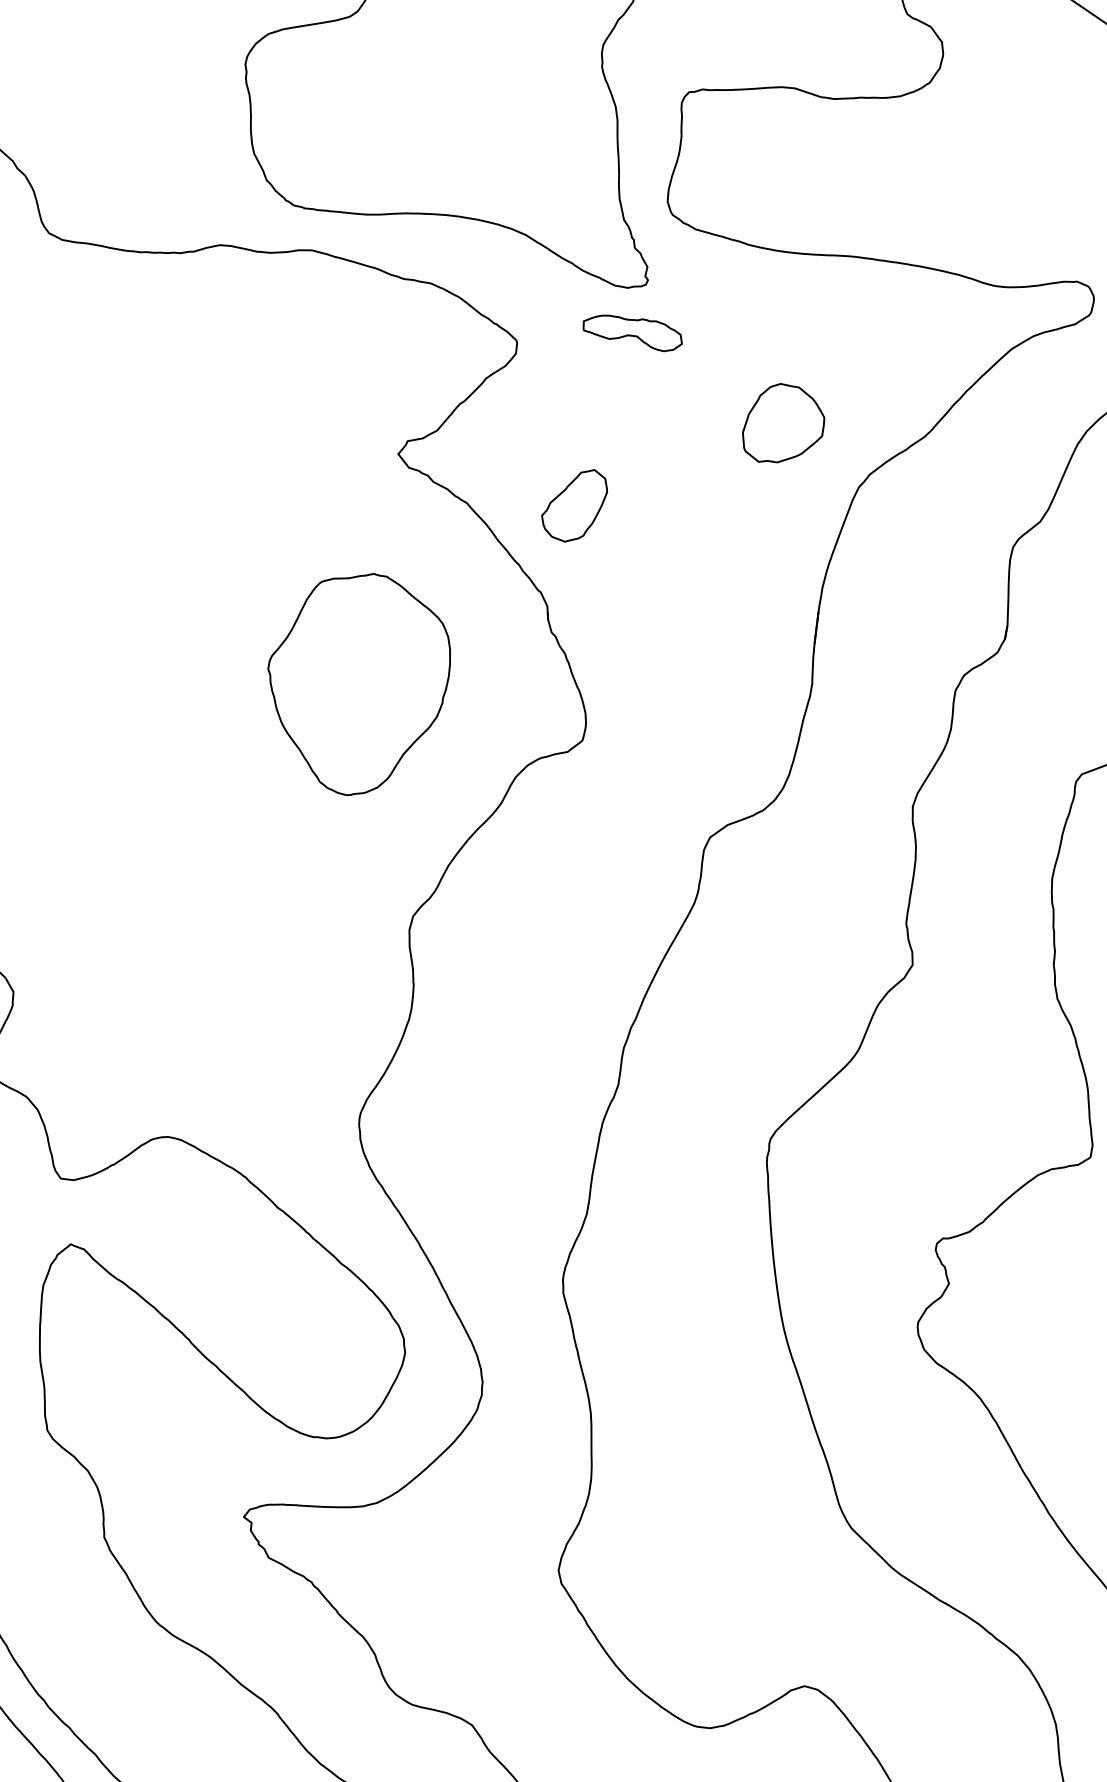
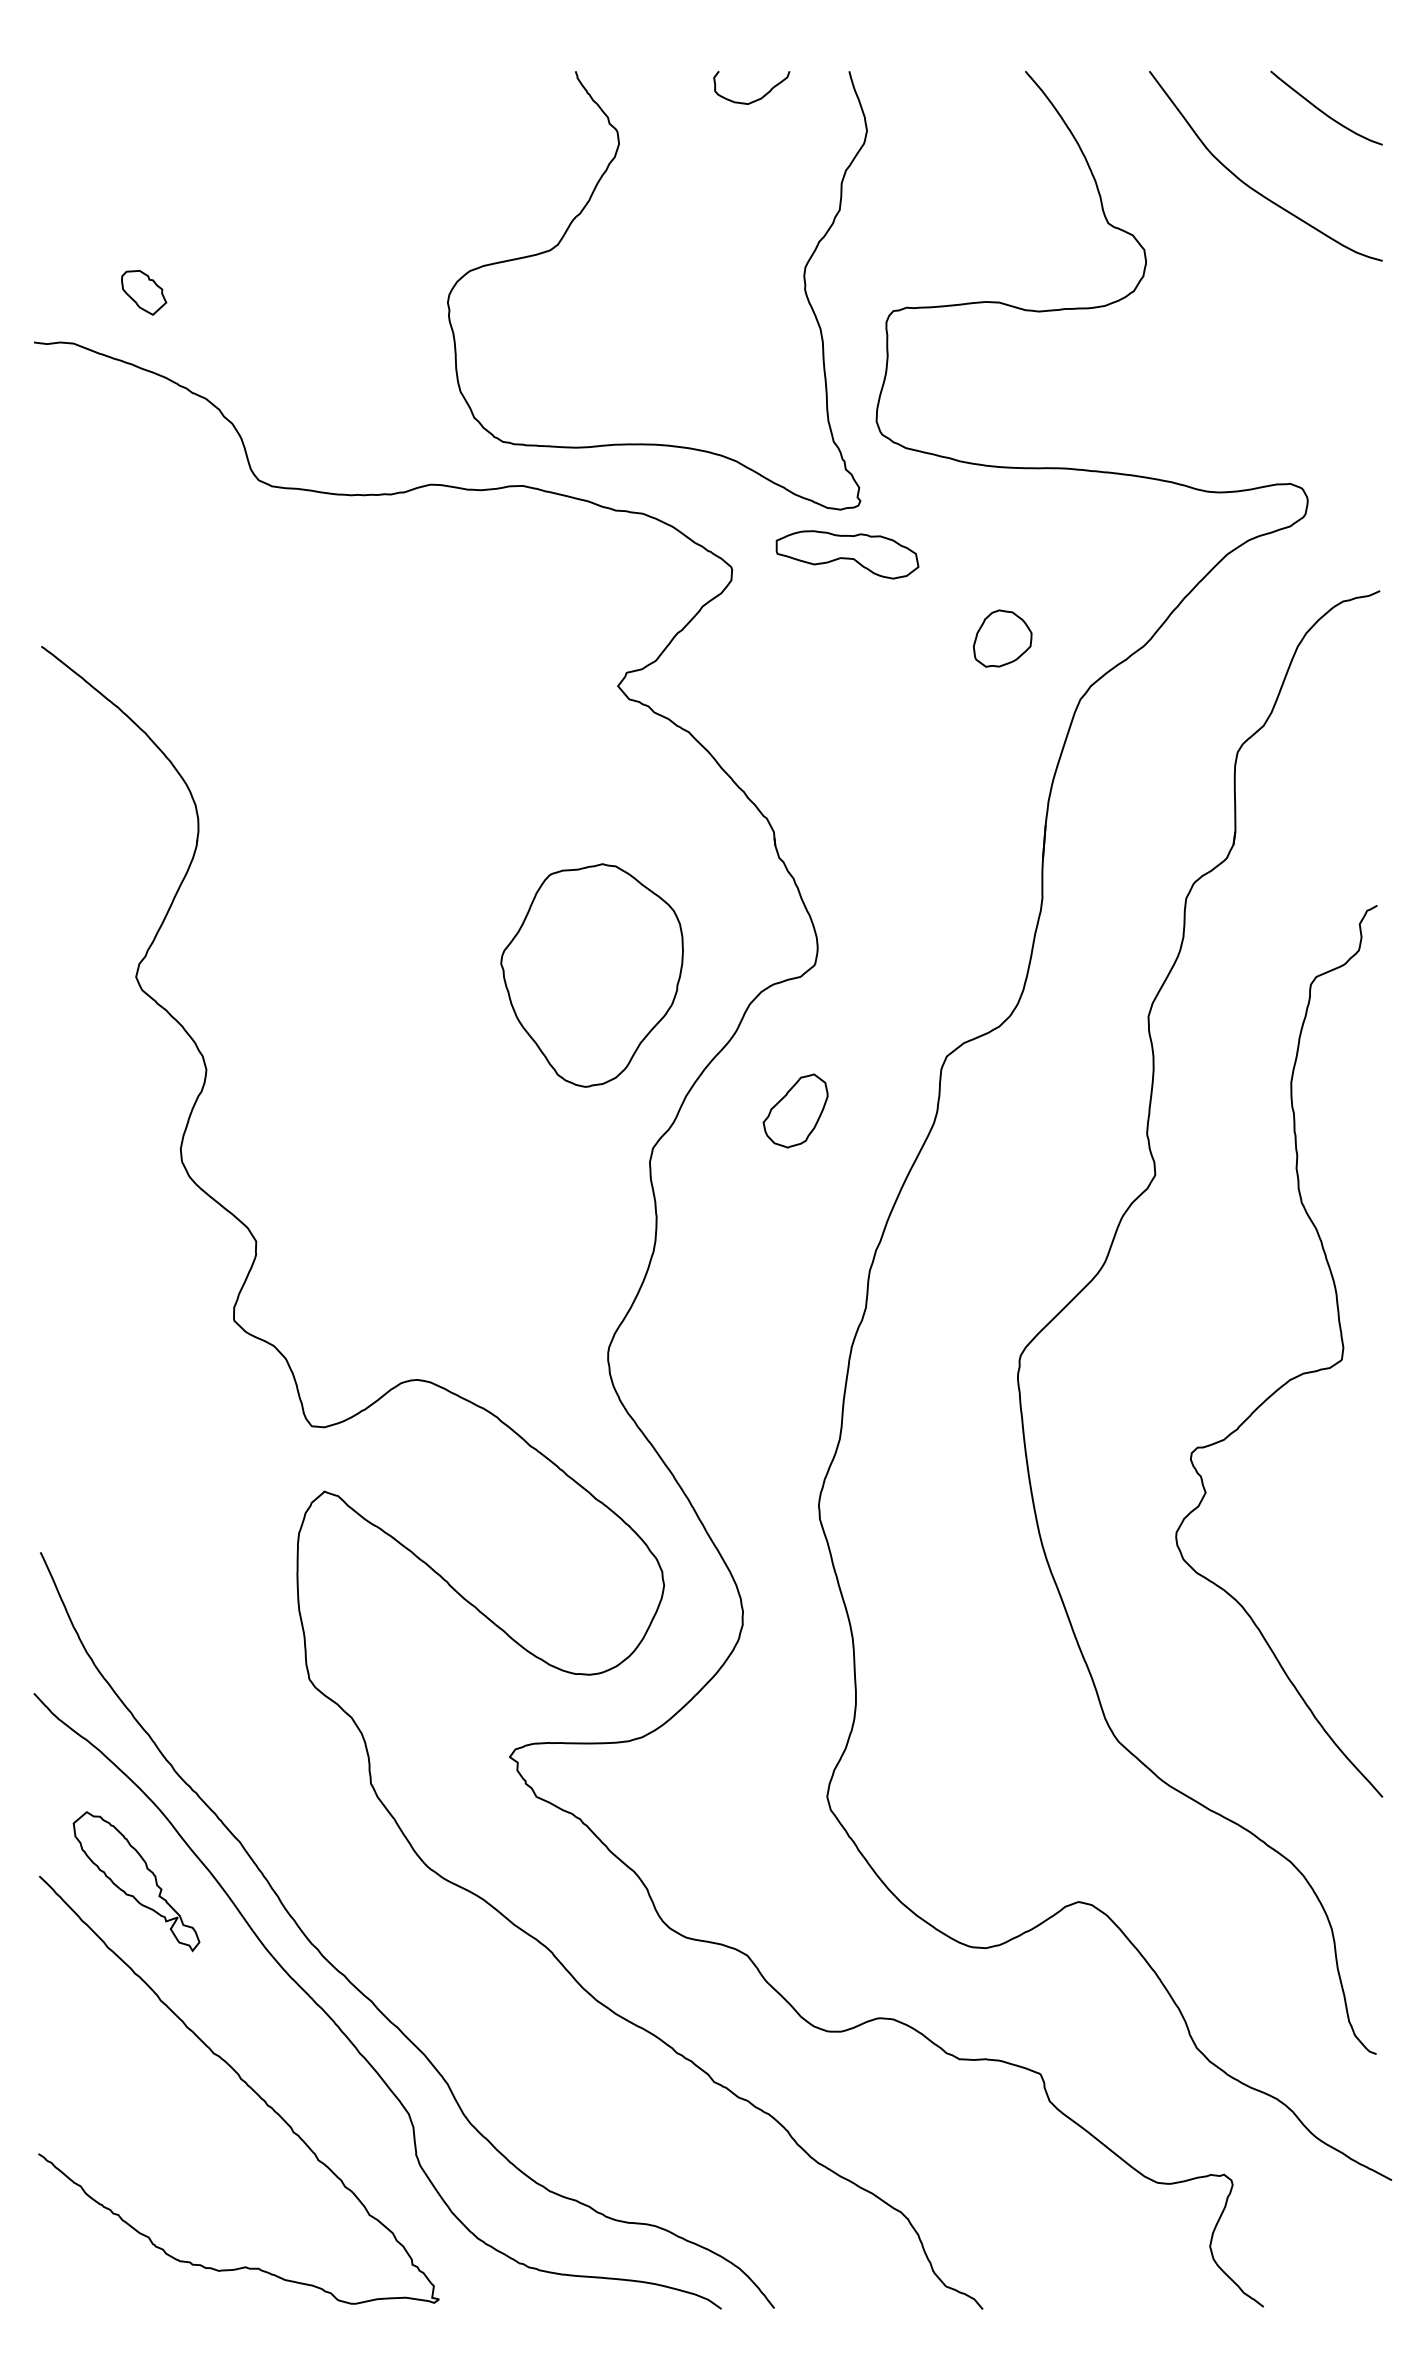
part: (632, 332) -> (847, 554), size x1.43
part: (783, 423) -> (1002, 638), size x0.71
part: (574, 505) -> (795, 1110), moved
part: (357, 684) -> (591, 975), moved

